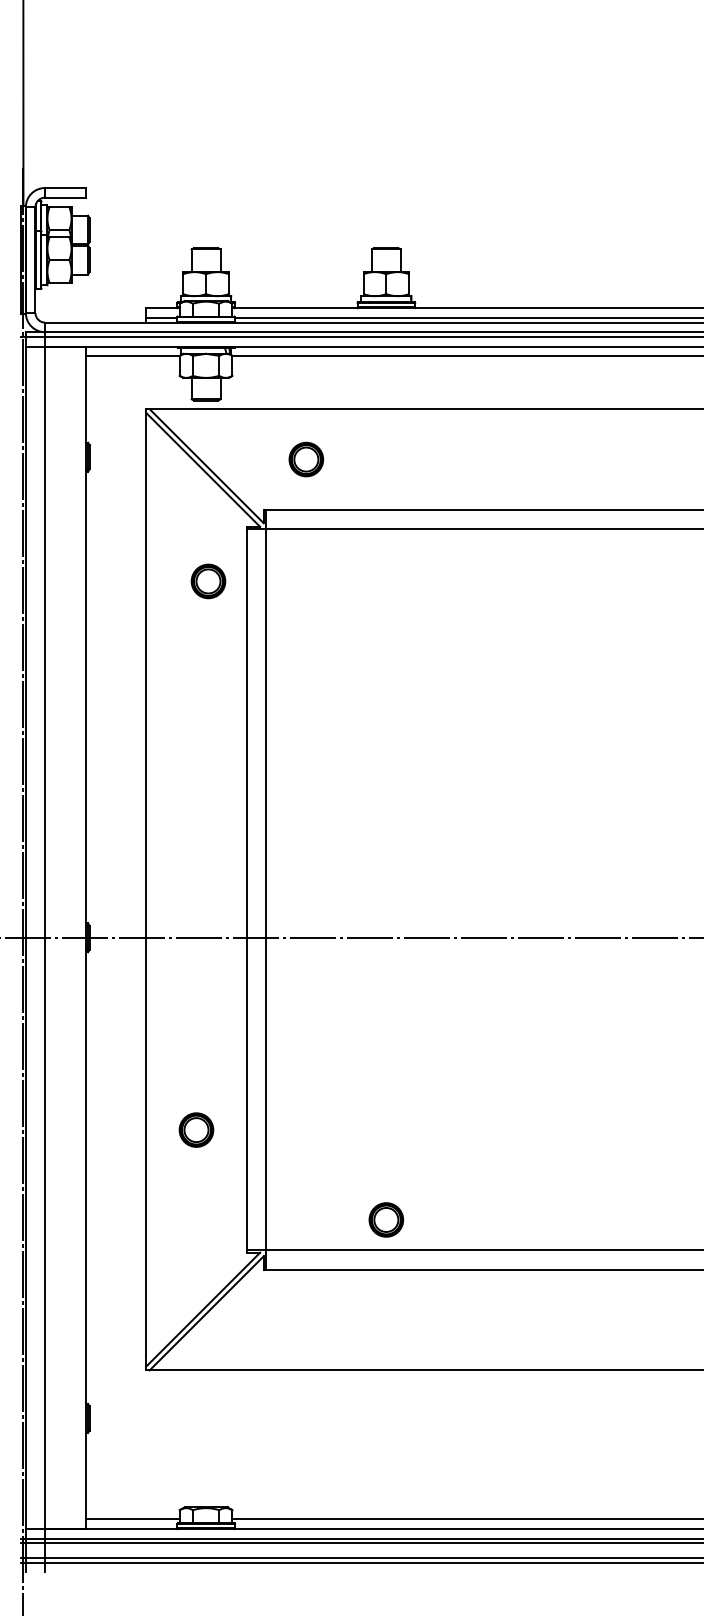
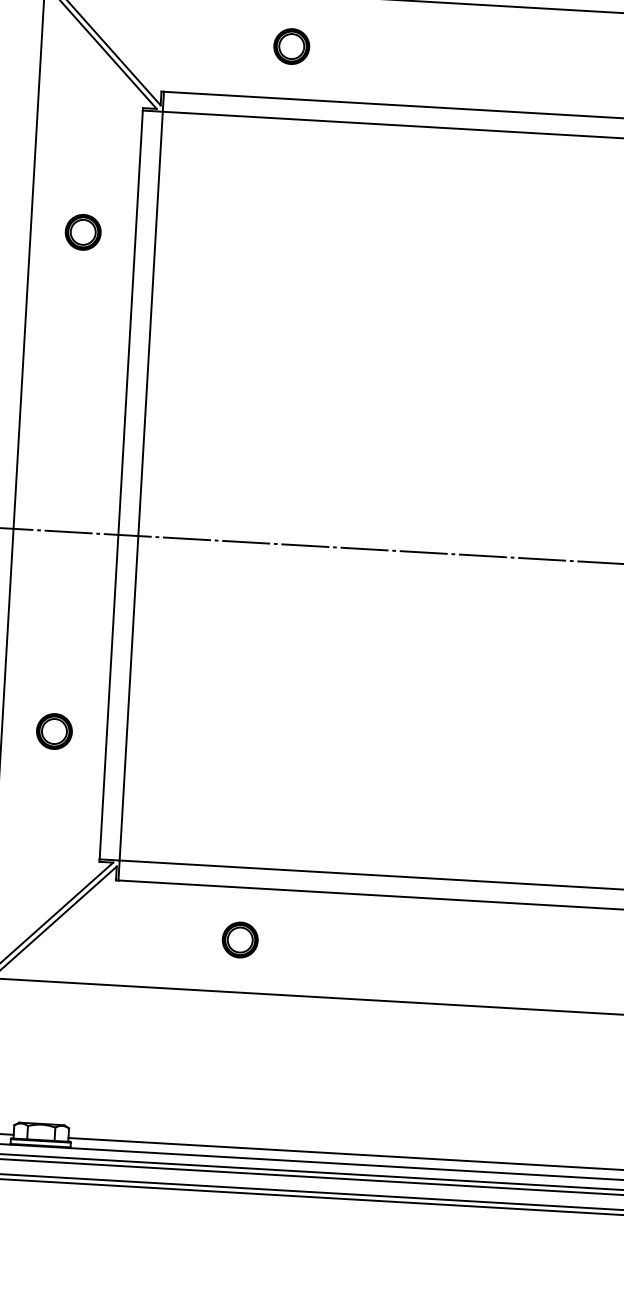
part: (306, 459) -> (291, 46), moved
part: (208, 581) -> (83, 232), moved
part: (386, 1219) -> (240, 939), moved

